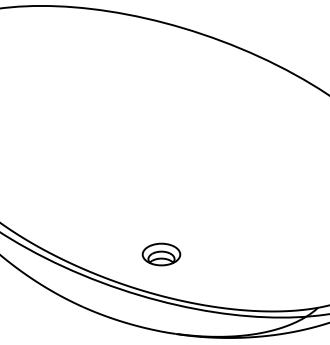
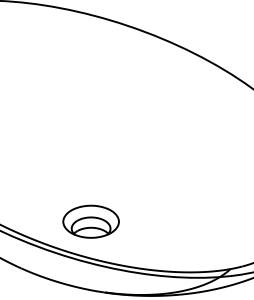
part: (161, 254) -> (91, 221), size x1.67

